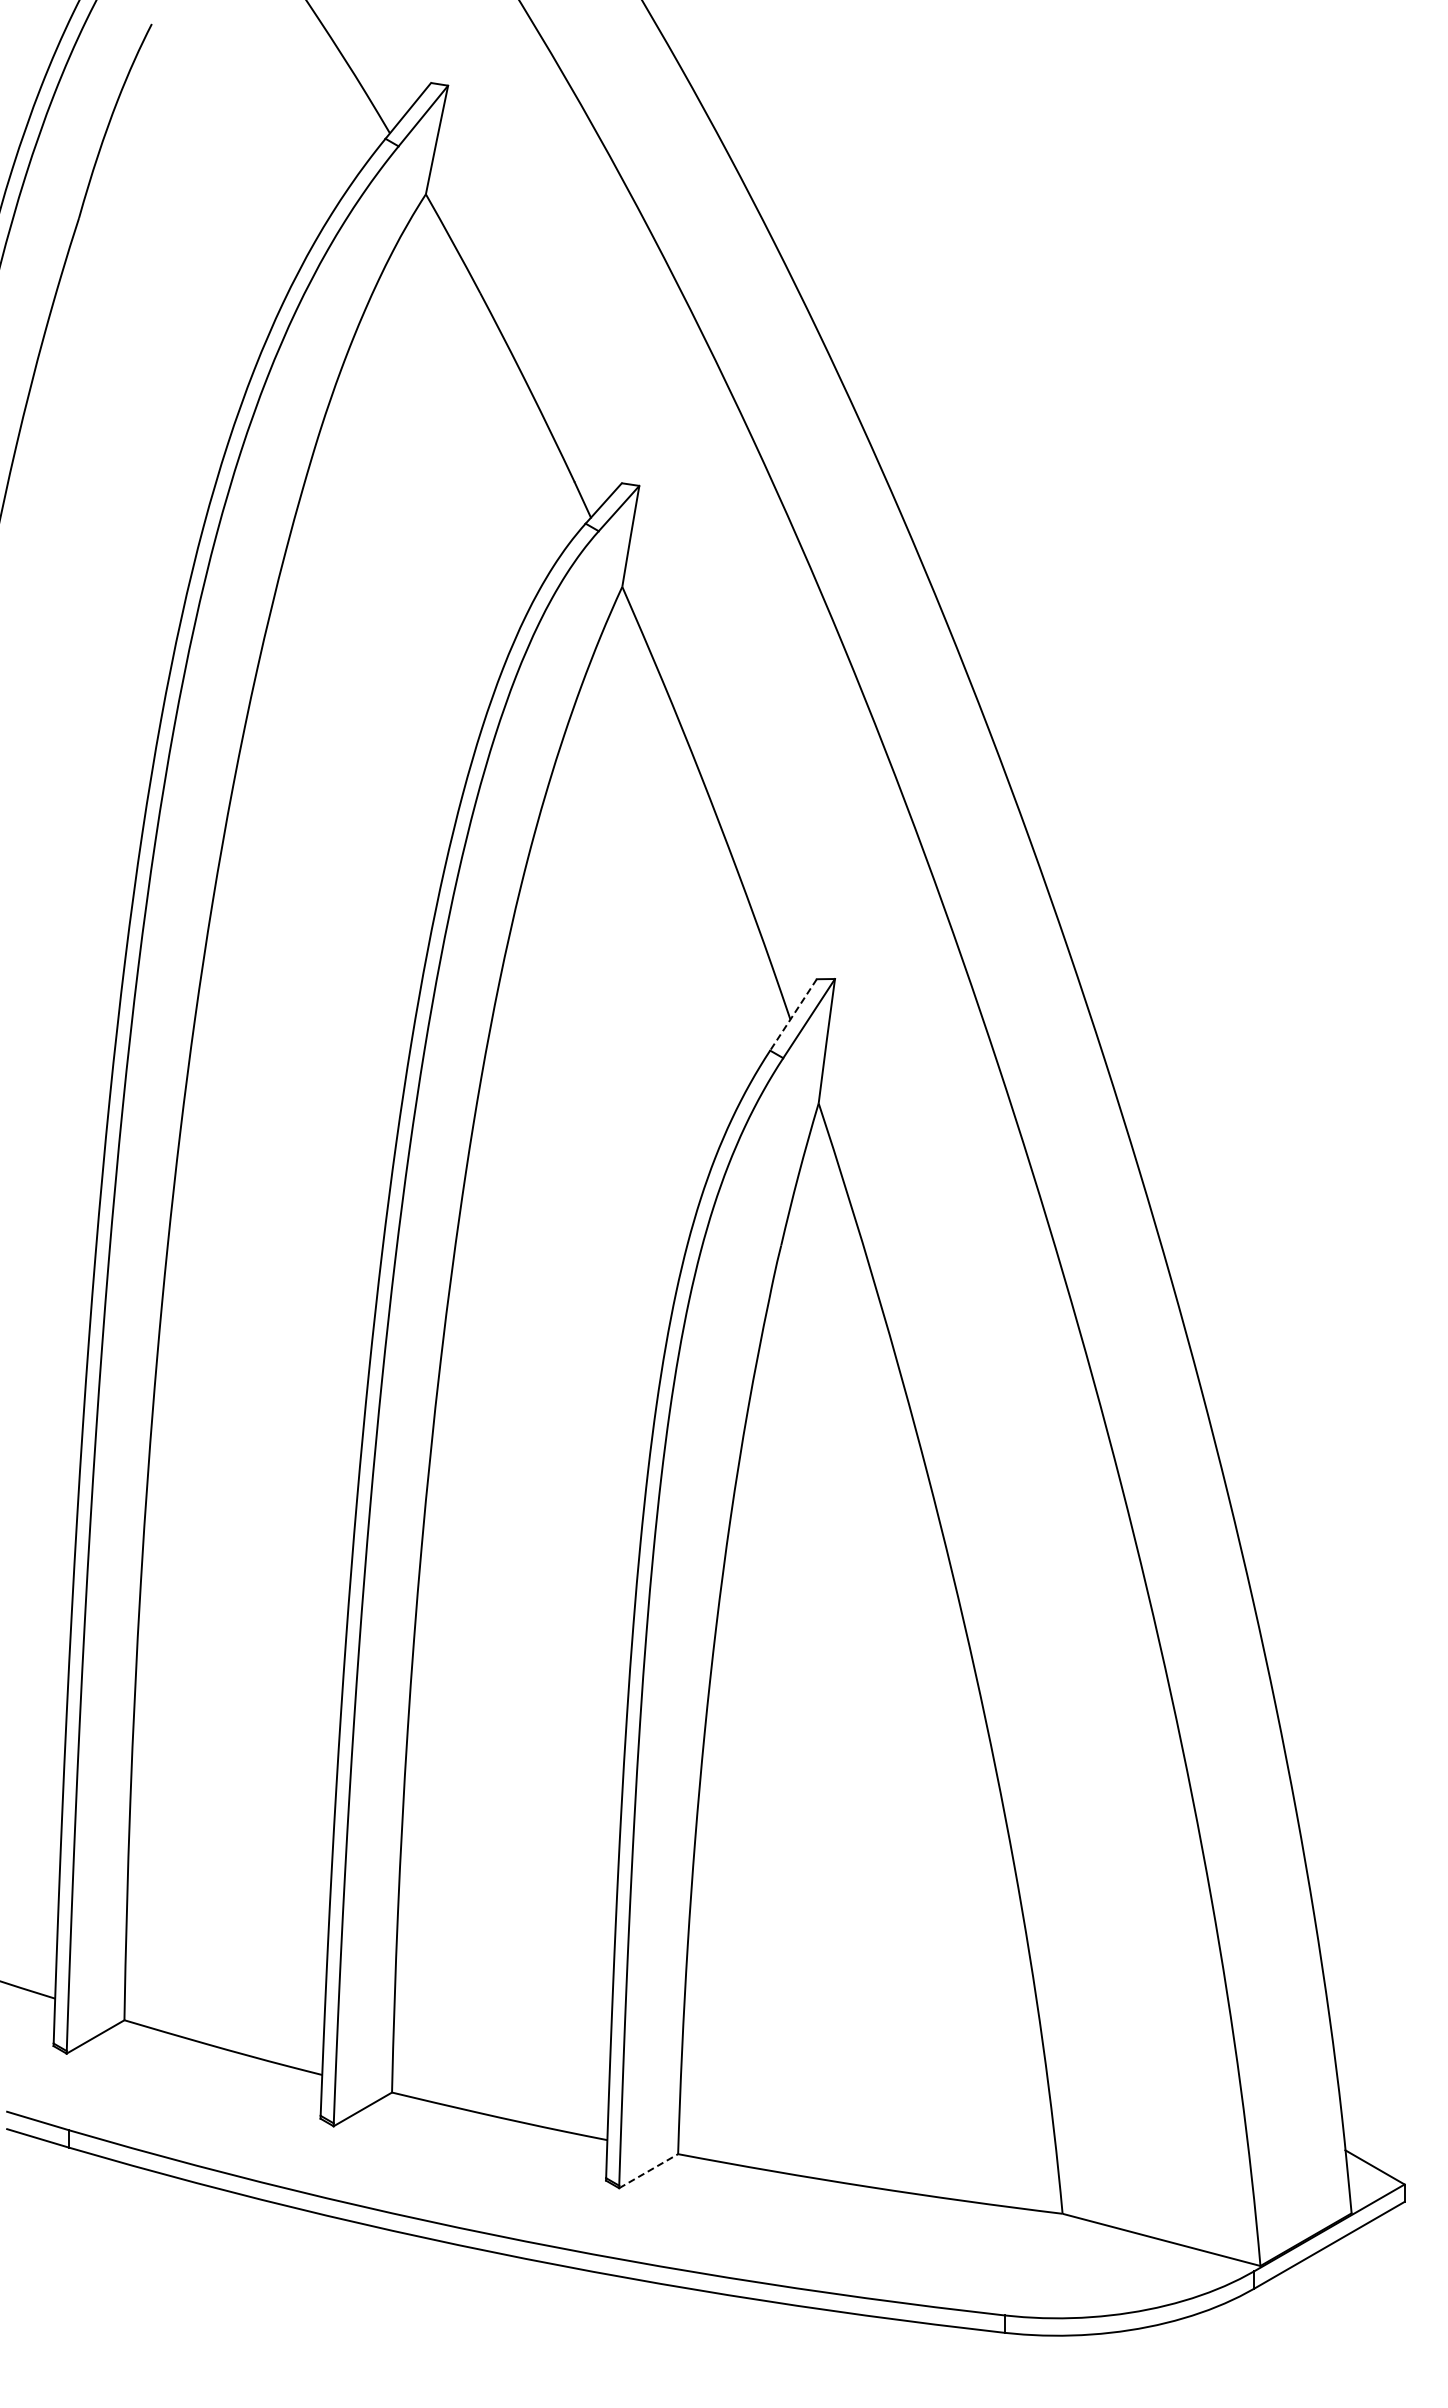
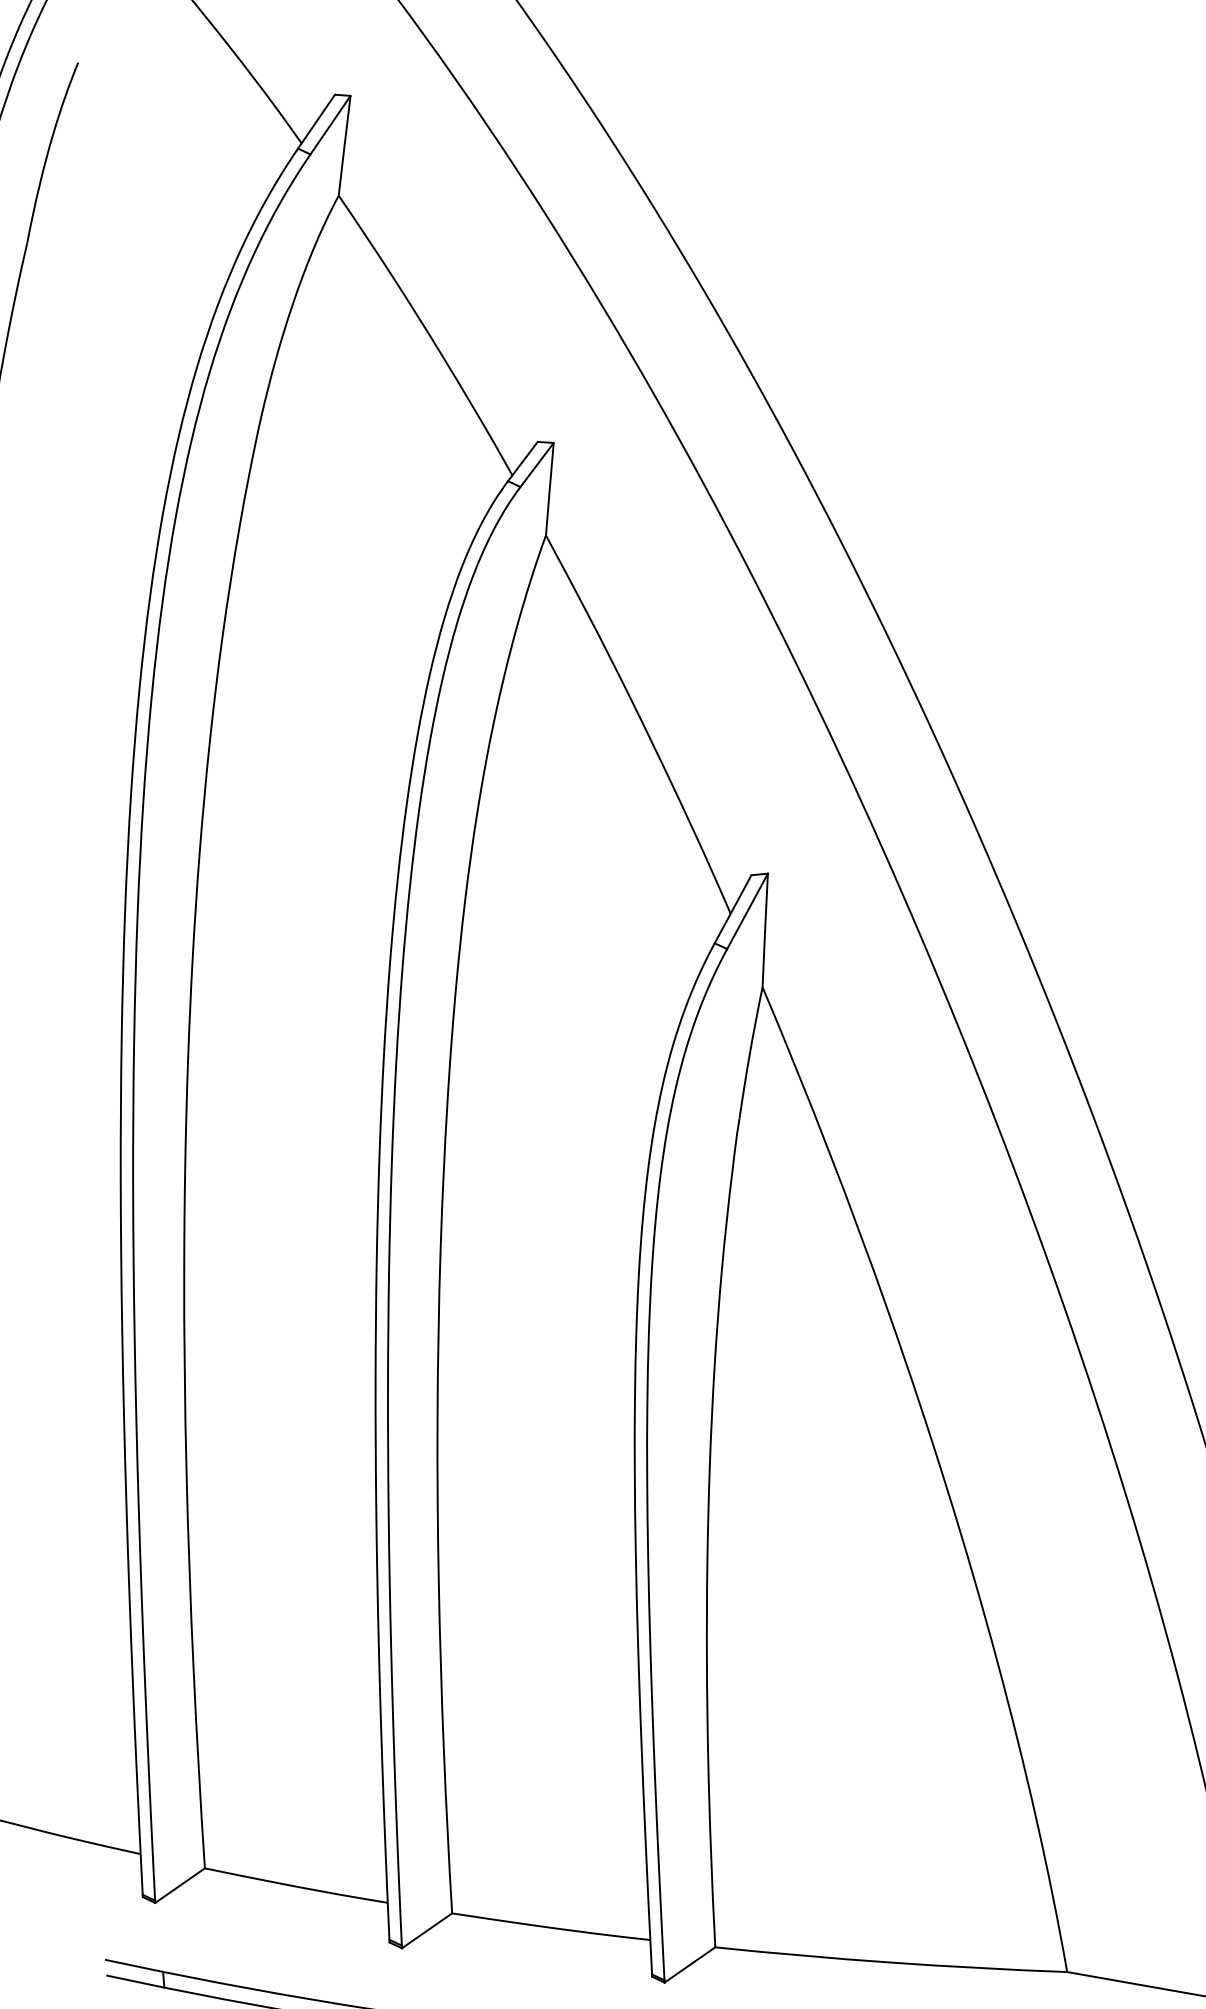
line: (793, 1014) -> (733, 908), dashed -> solid
line: (649, 2170) -> (690, 1964), dashed -> solid

